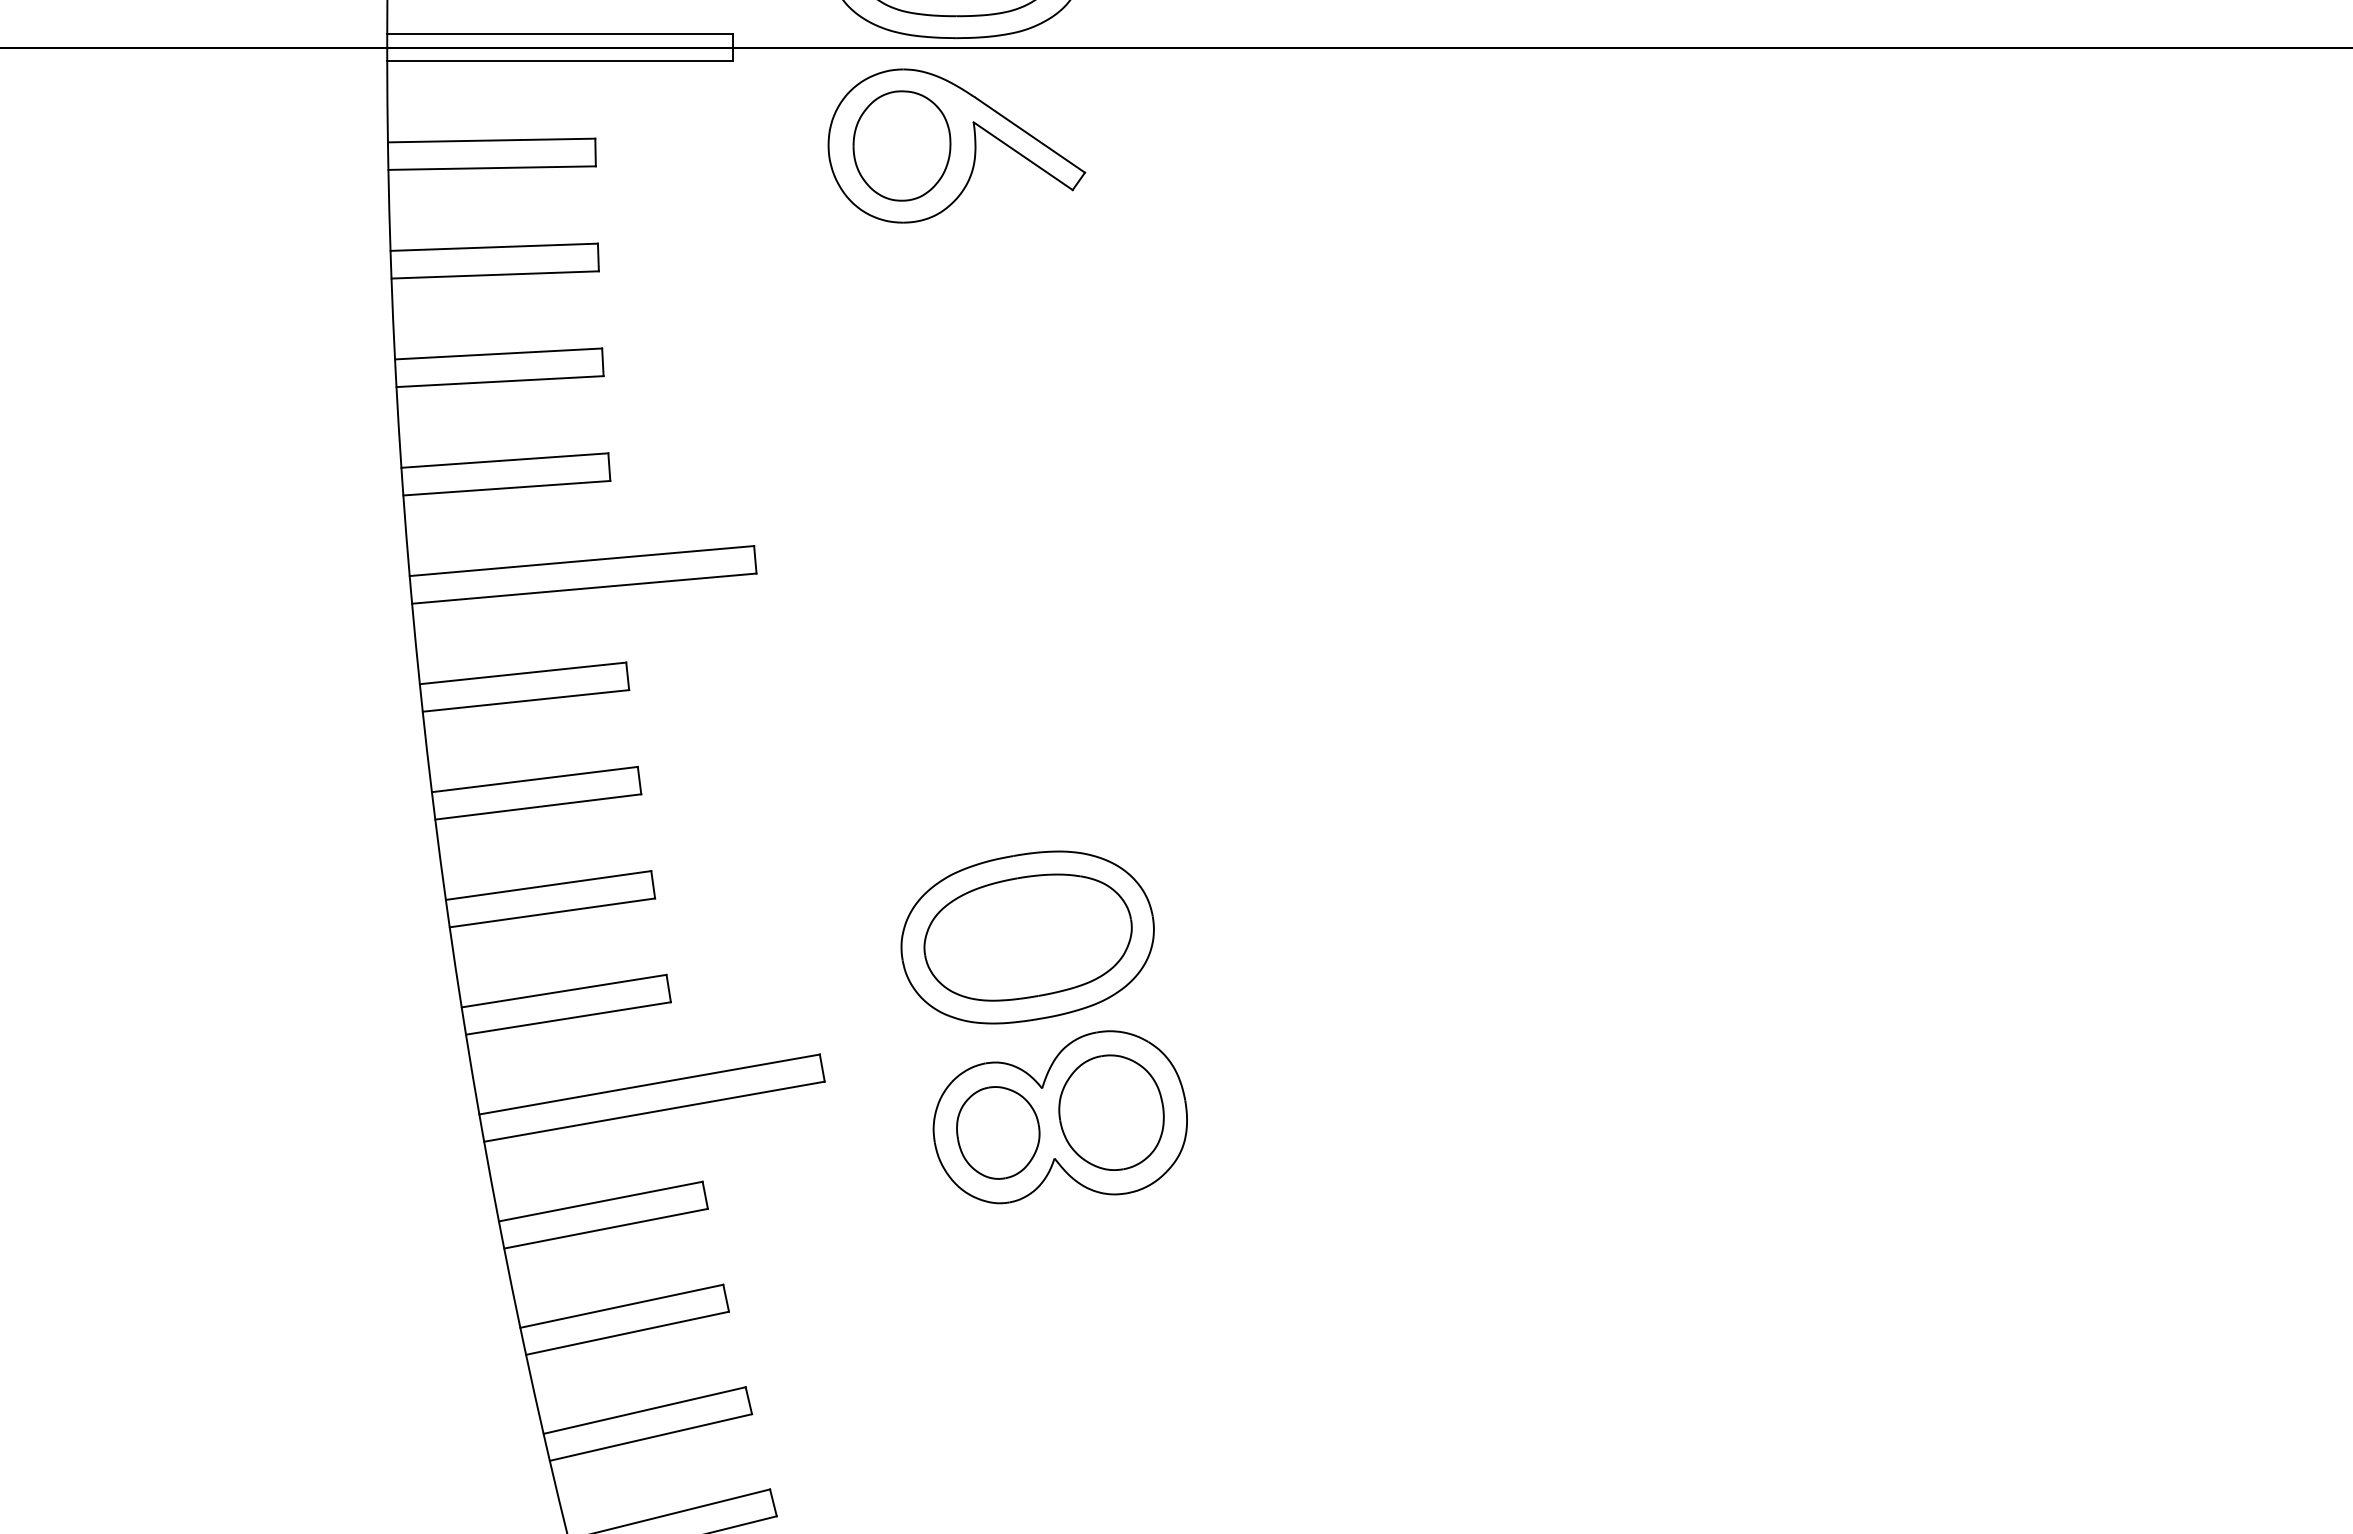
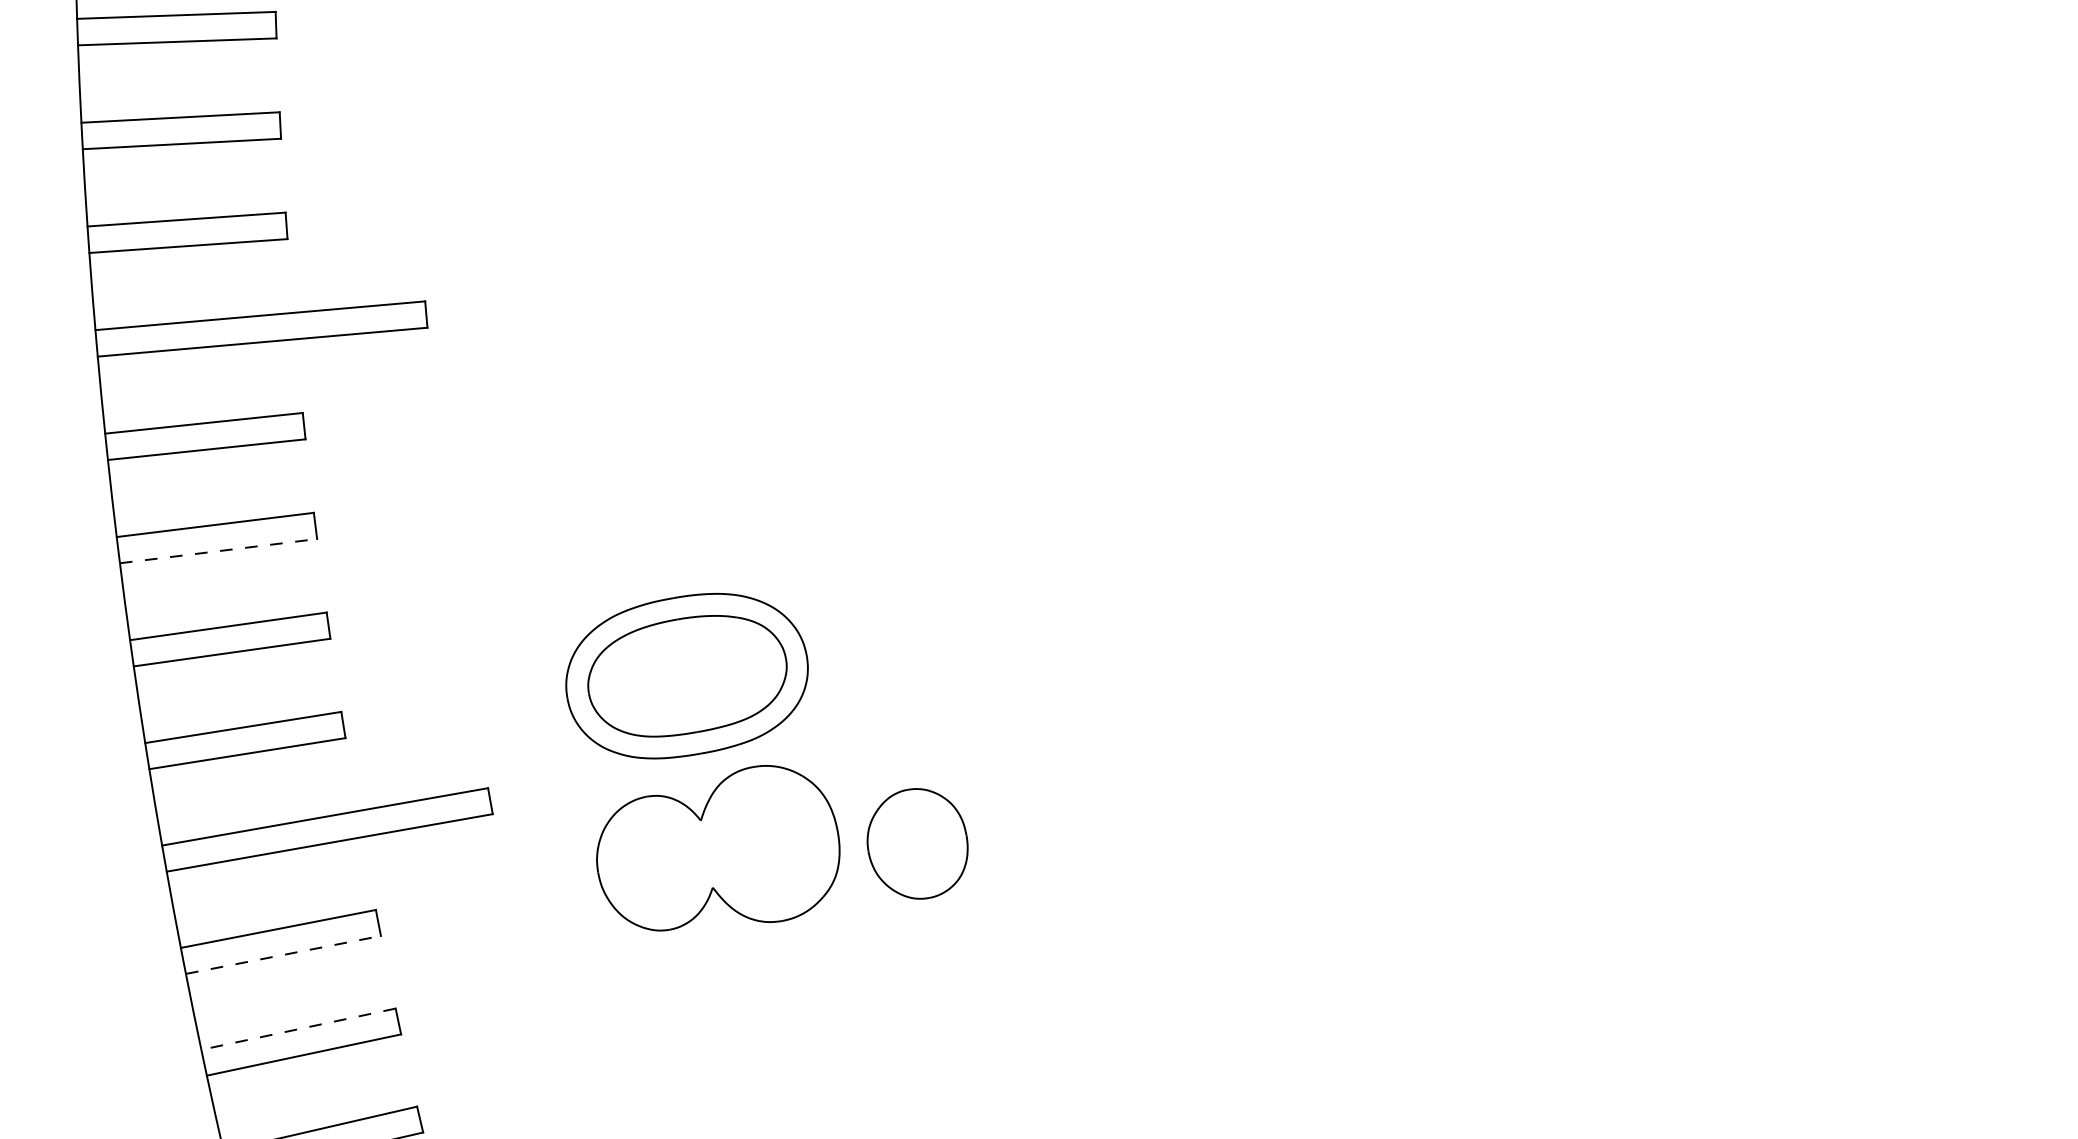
line: (538, 806) -> (218, 550), solid -> dashed
part: (1111, 1112) -> (917, 843), moved
part: (998, 1132) -> (659, 862), removed
line: (606, 1228) -> (283, 954), solid -> dashed
line: (621, 1306) -> (298, 1029), solid -> dashed

